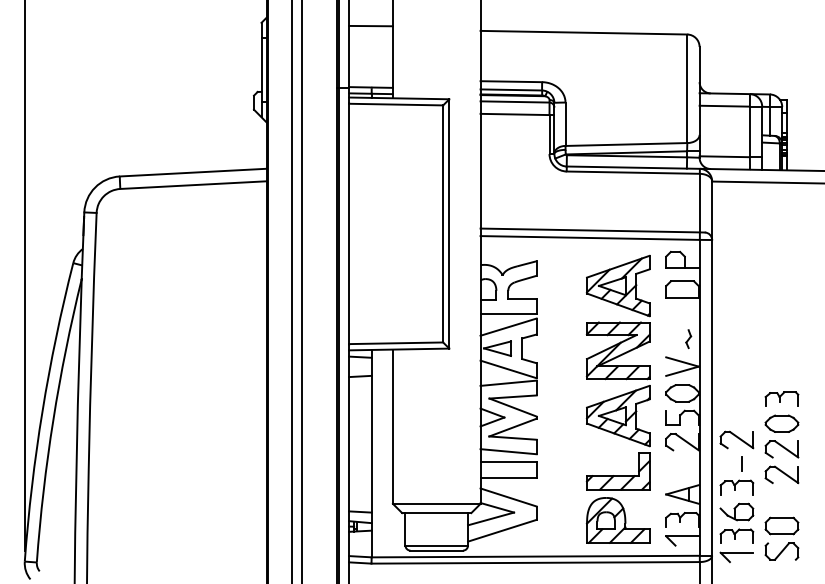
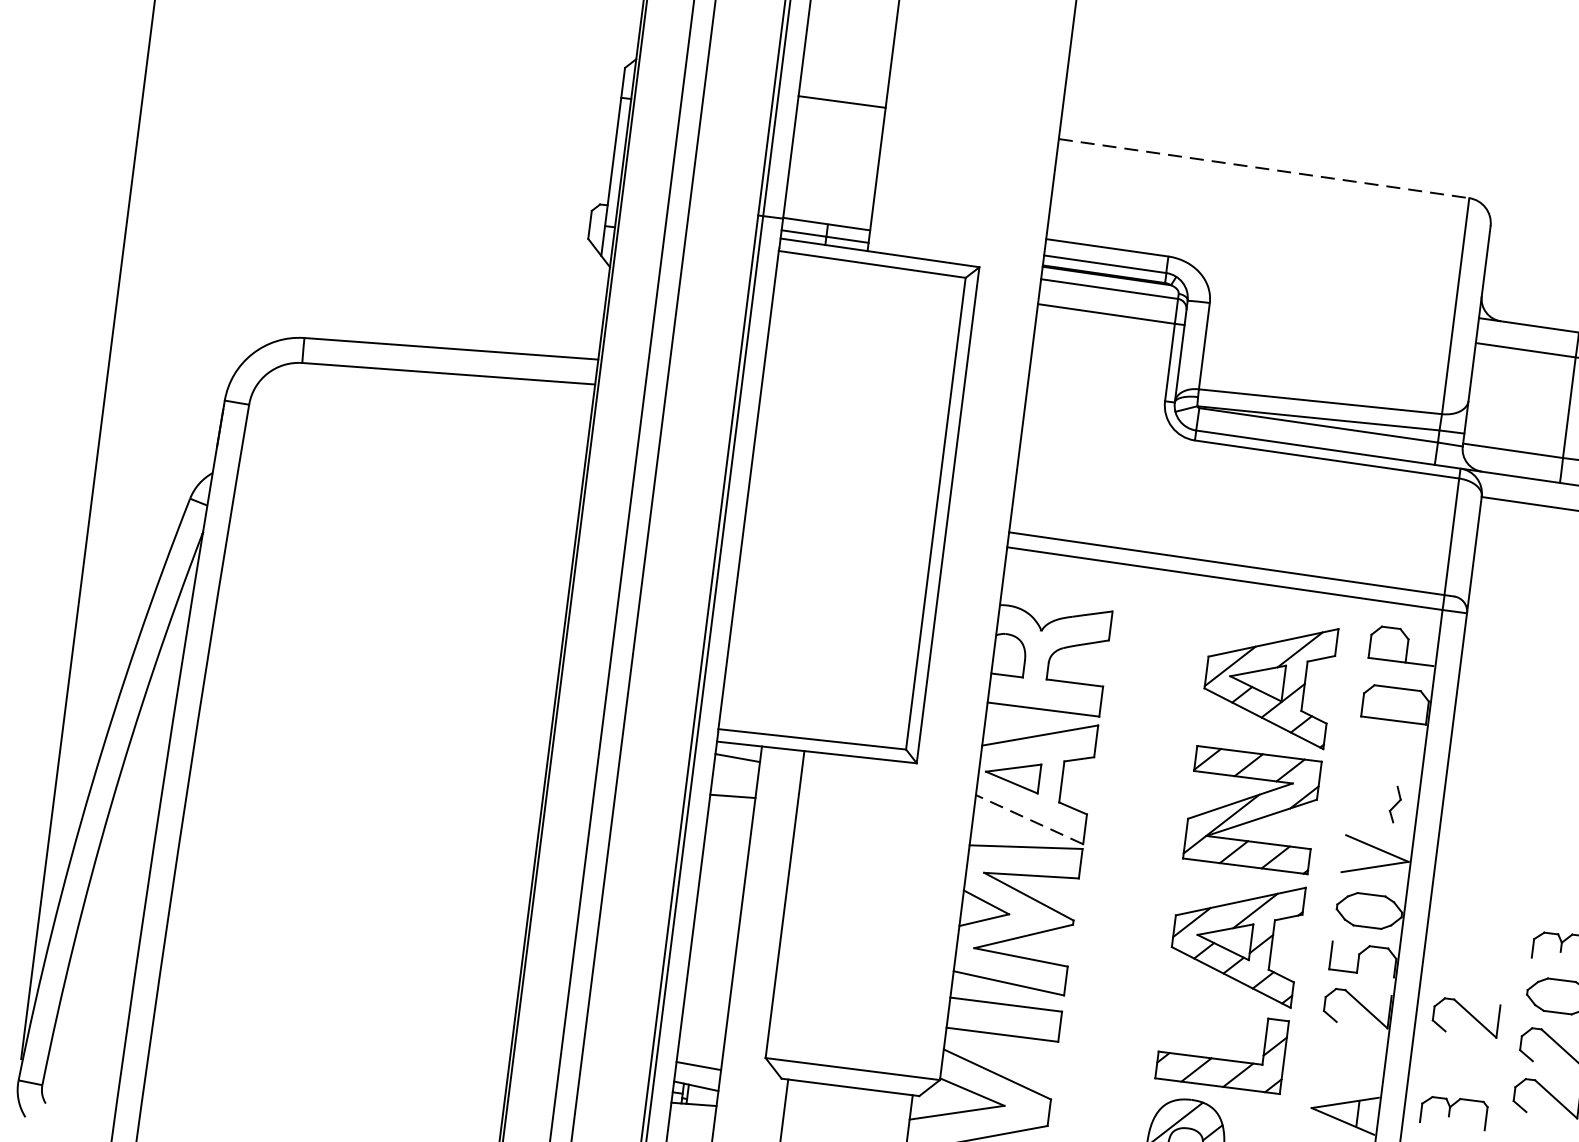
line: (584, 32) -> (1265, 168), solid -> dashed
line: (508, 369) -> (1029, 819), solid -> dashed
line: (741, 463) -> (1469, 1065), removed

